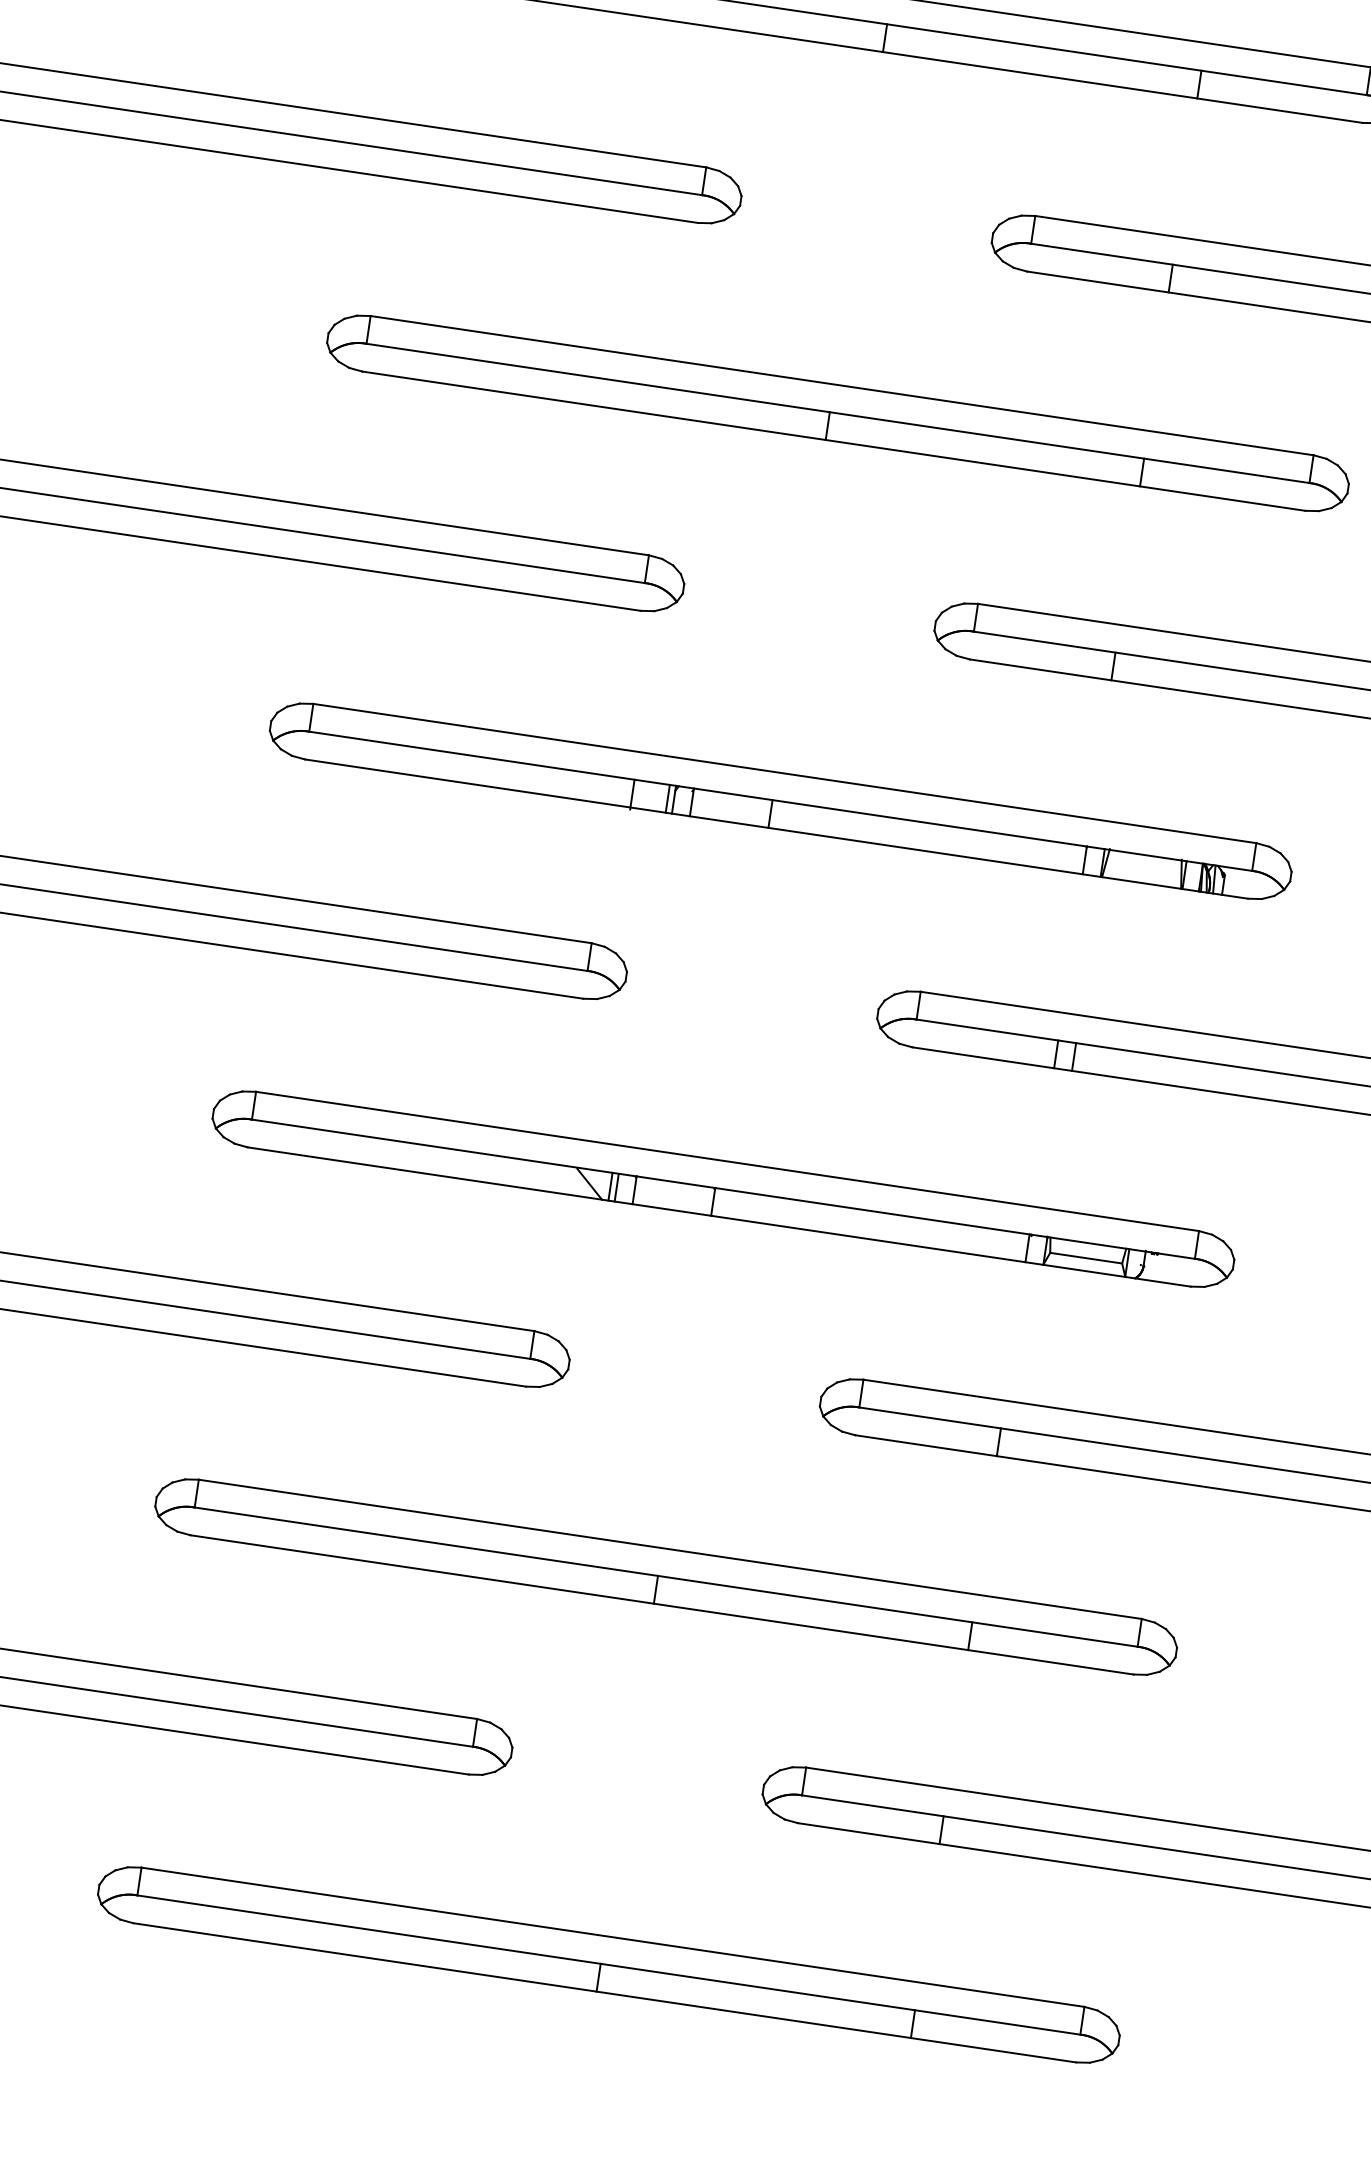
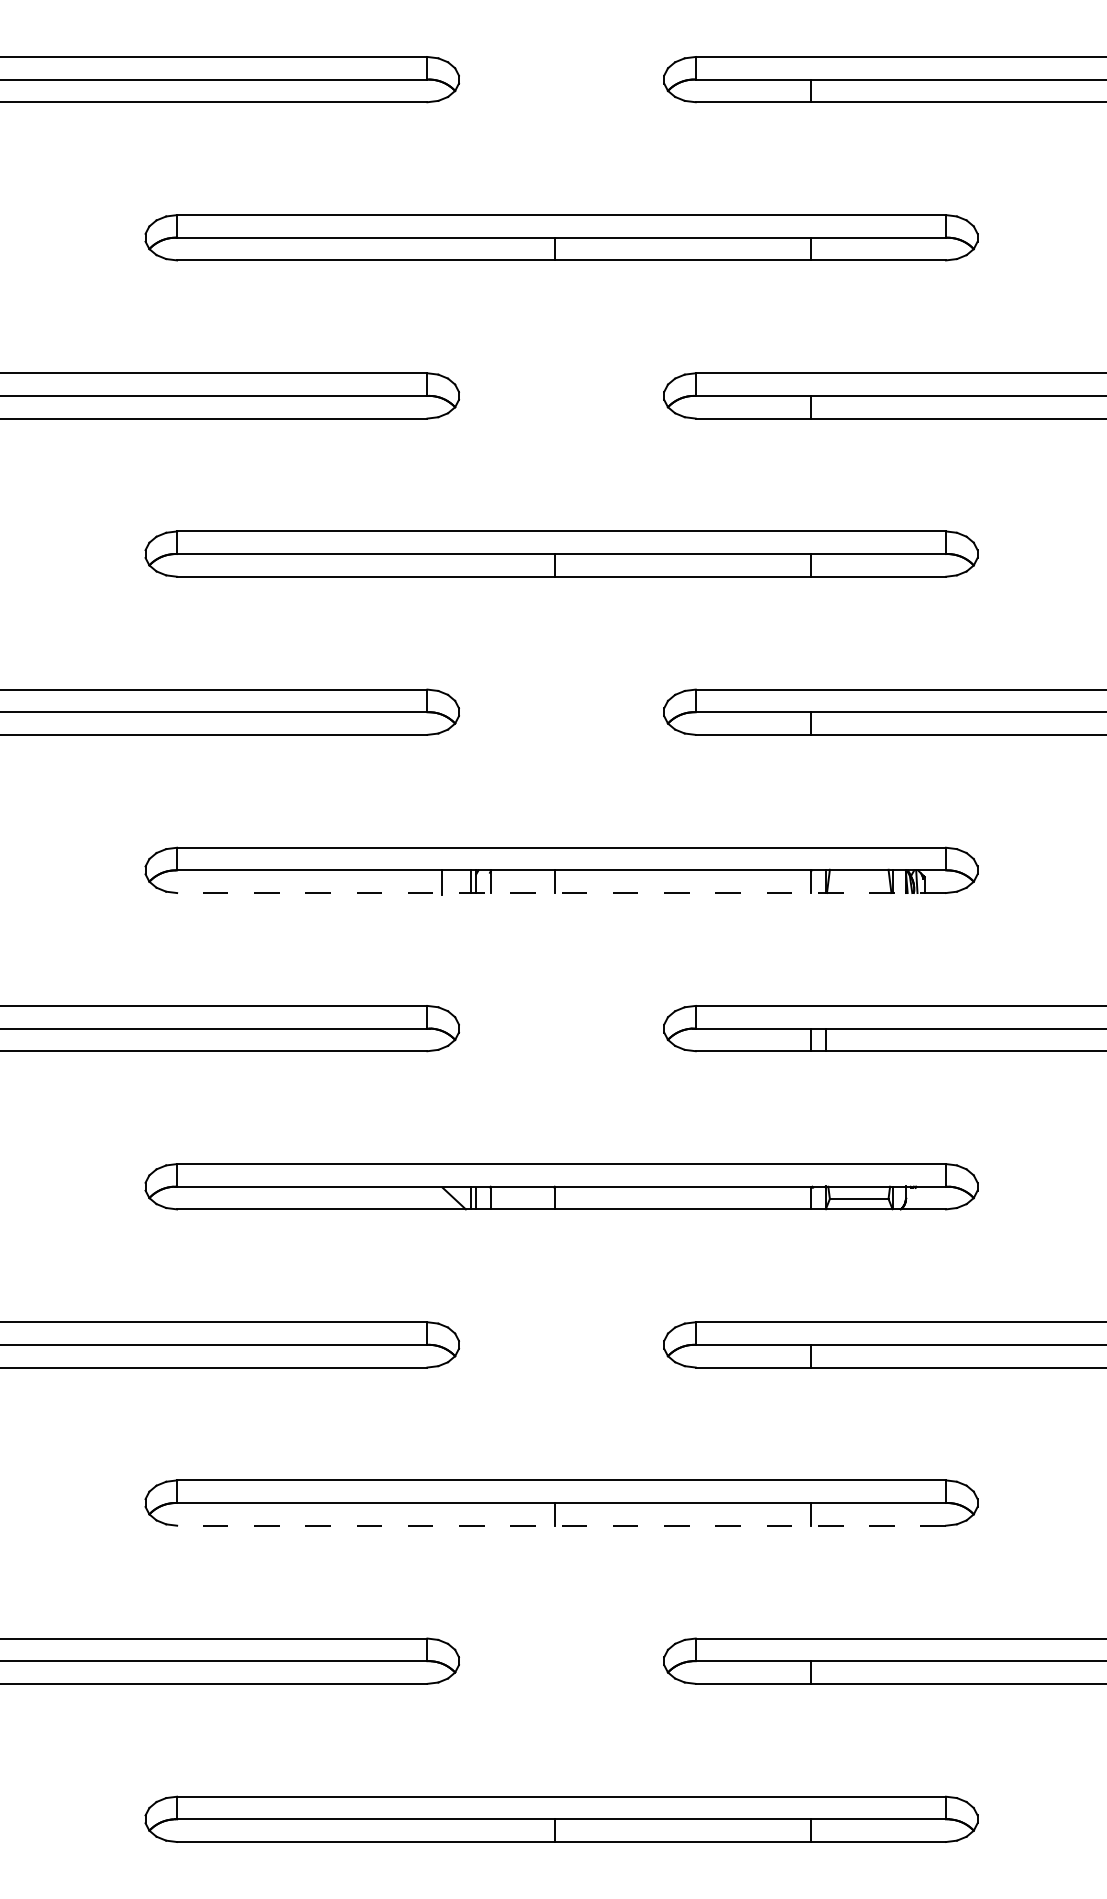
line: (776, 829) -> (561, 893), solid -> dashed
line: (661, 1604) -> (561, 1525), solid -> dashed

